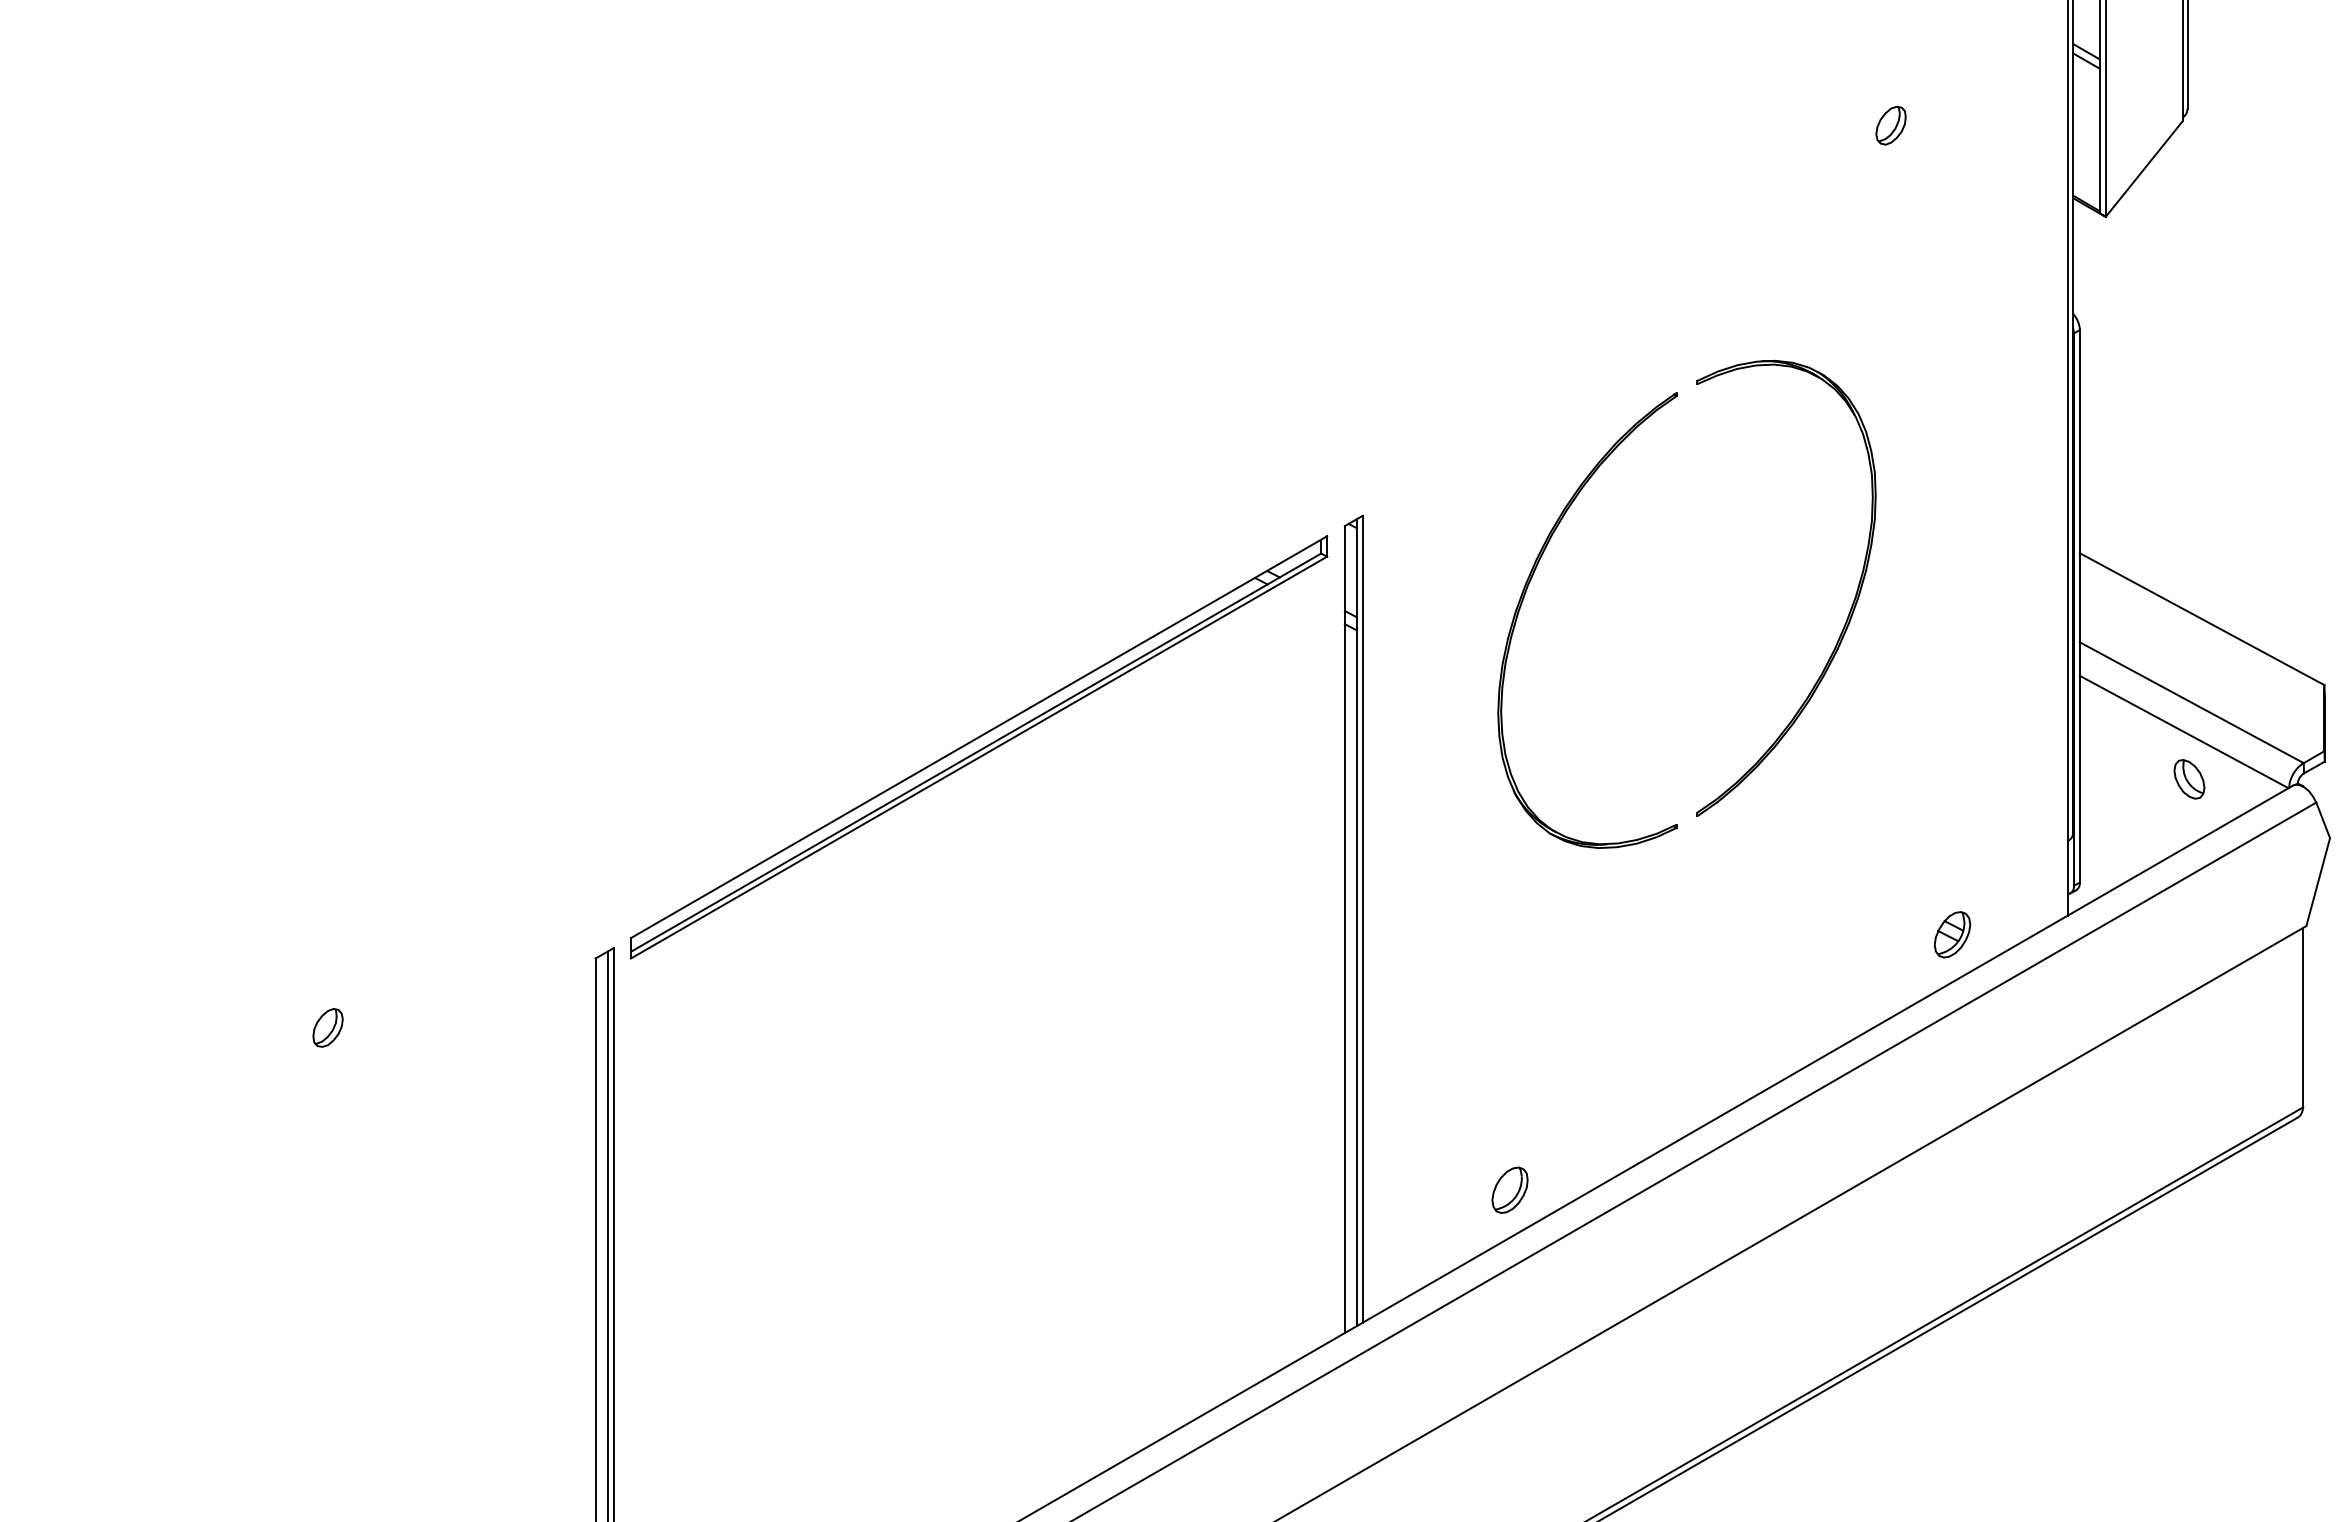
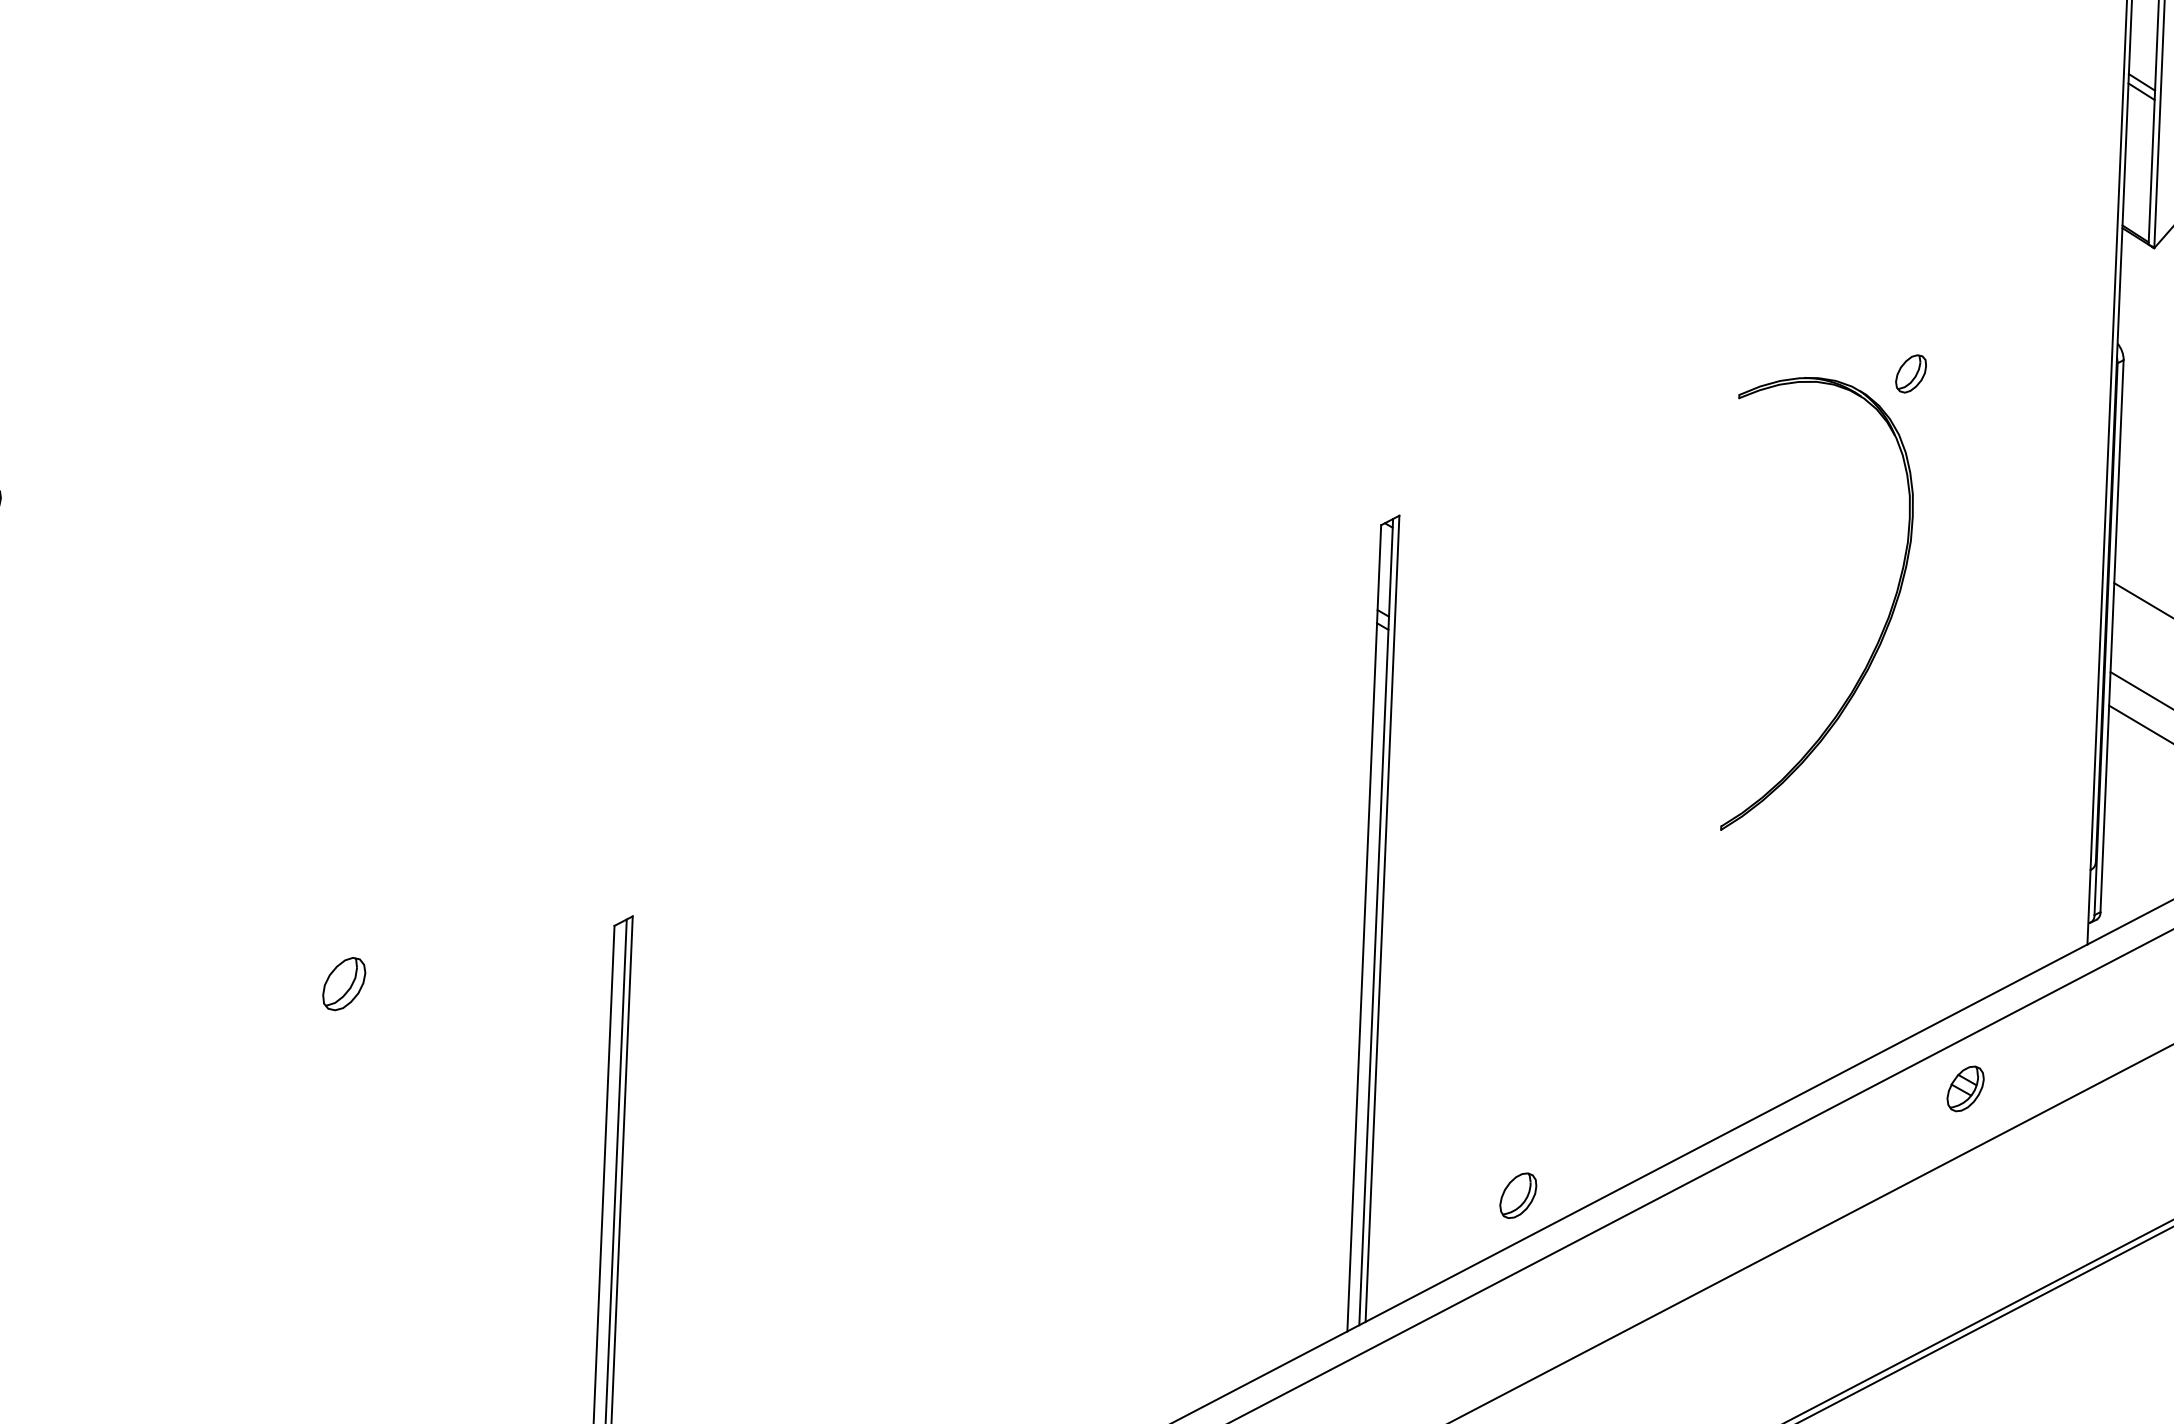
part: (1890, 125) -> (1910, 373), moved
part: (1524, 598) -> (1557, 605), removed
part: (979, 747) -> (1006, 731), removed
part: (1952, 934) -> (1965, 1088), moved
part: (327, 1027) -> (343, 983), size x1.4

